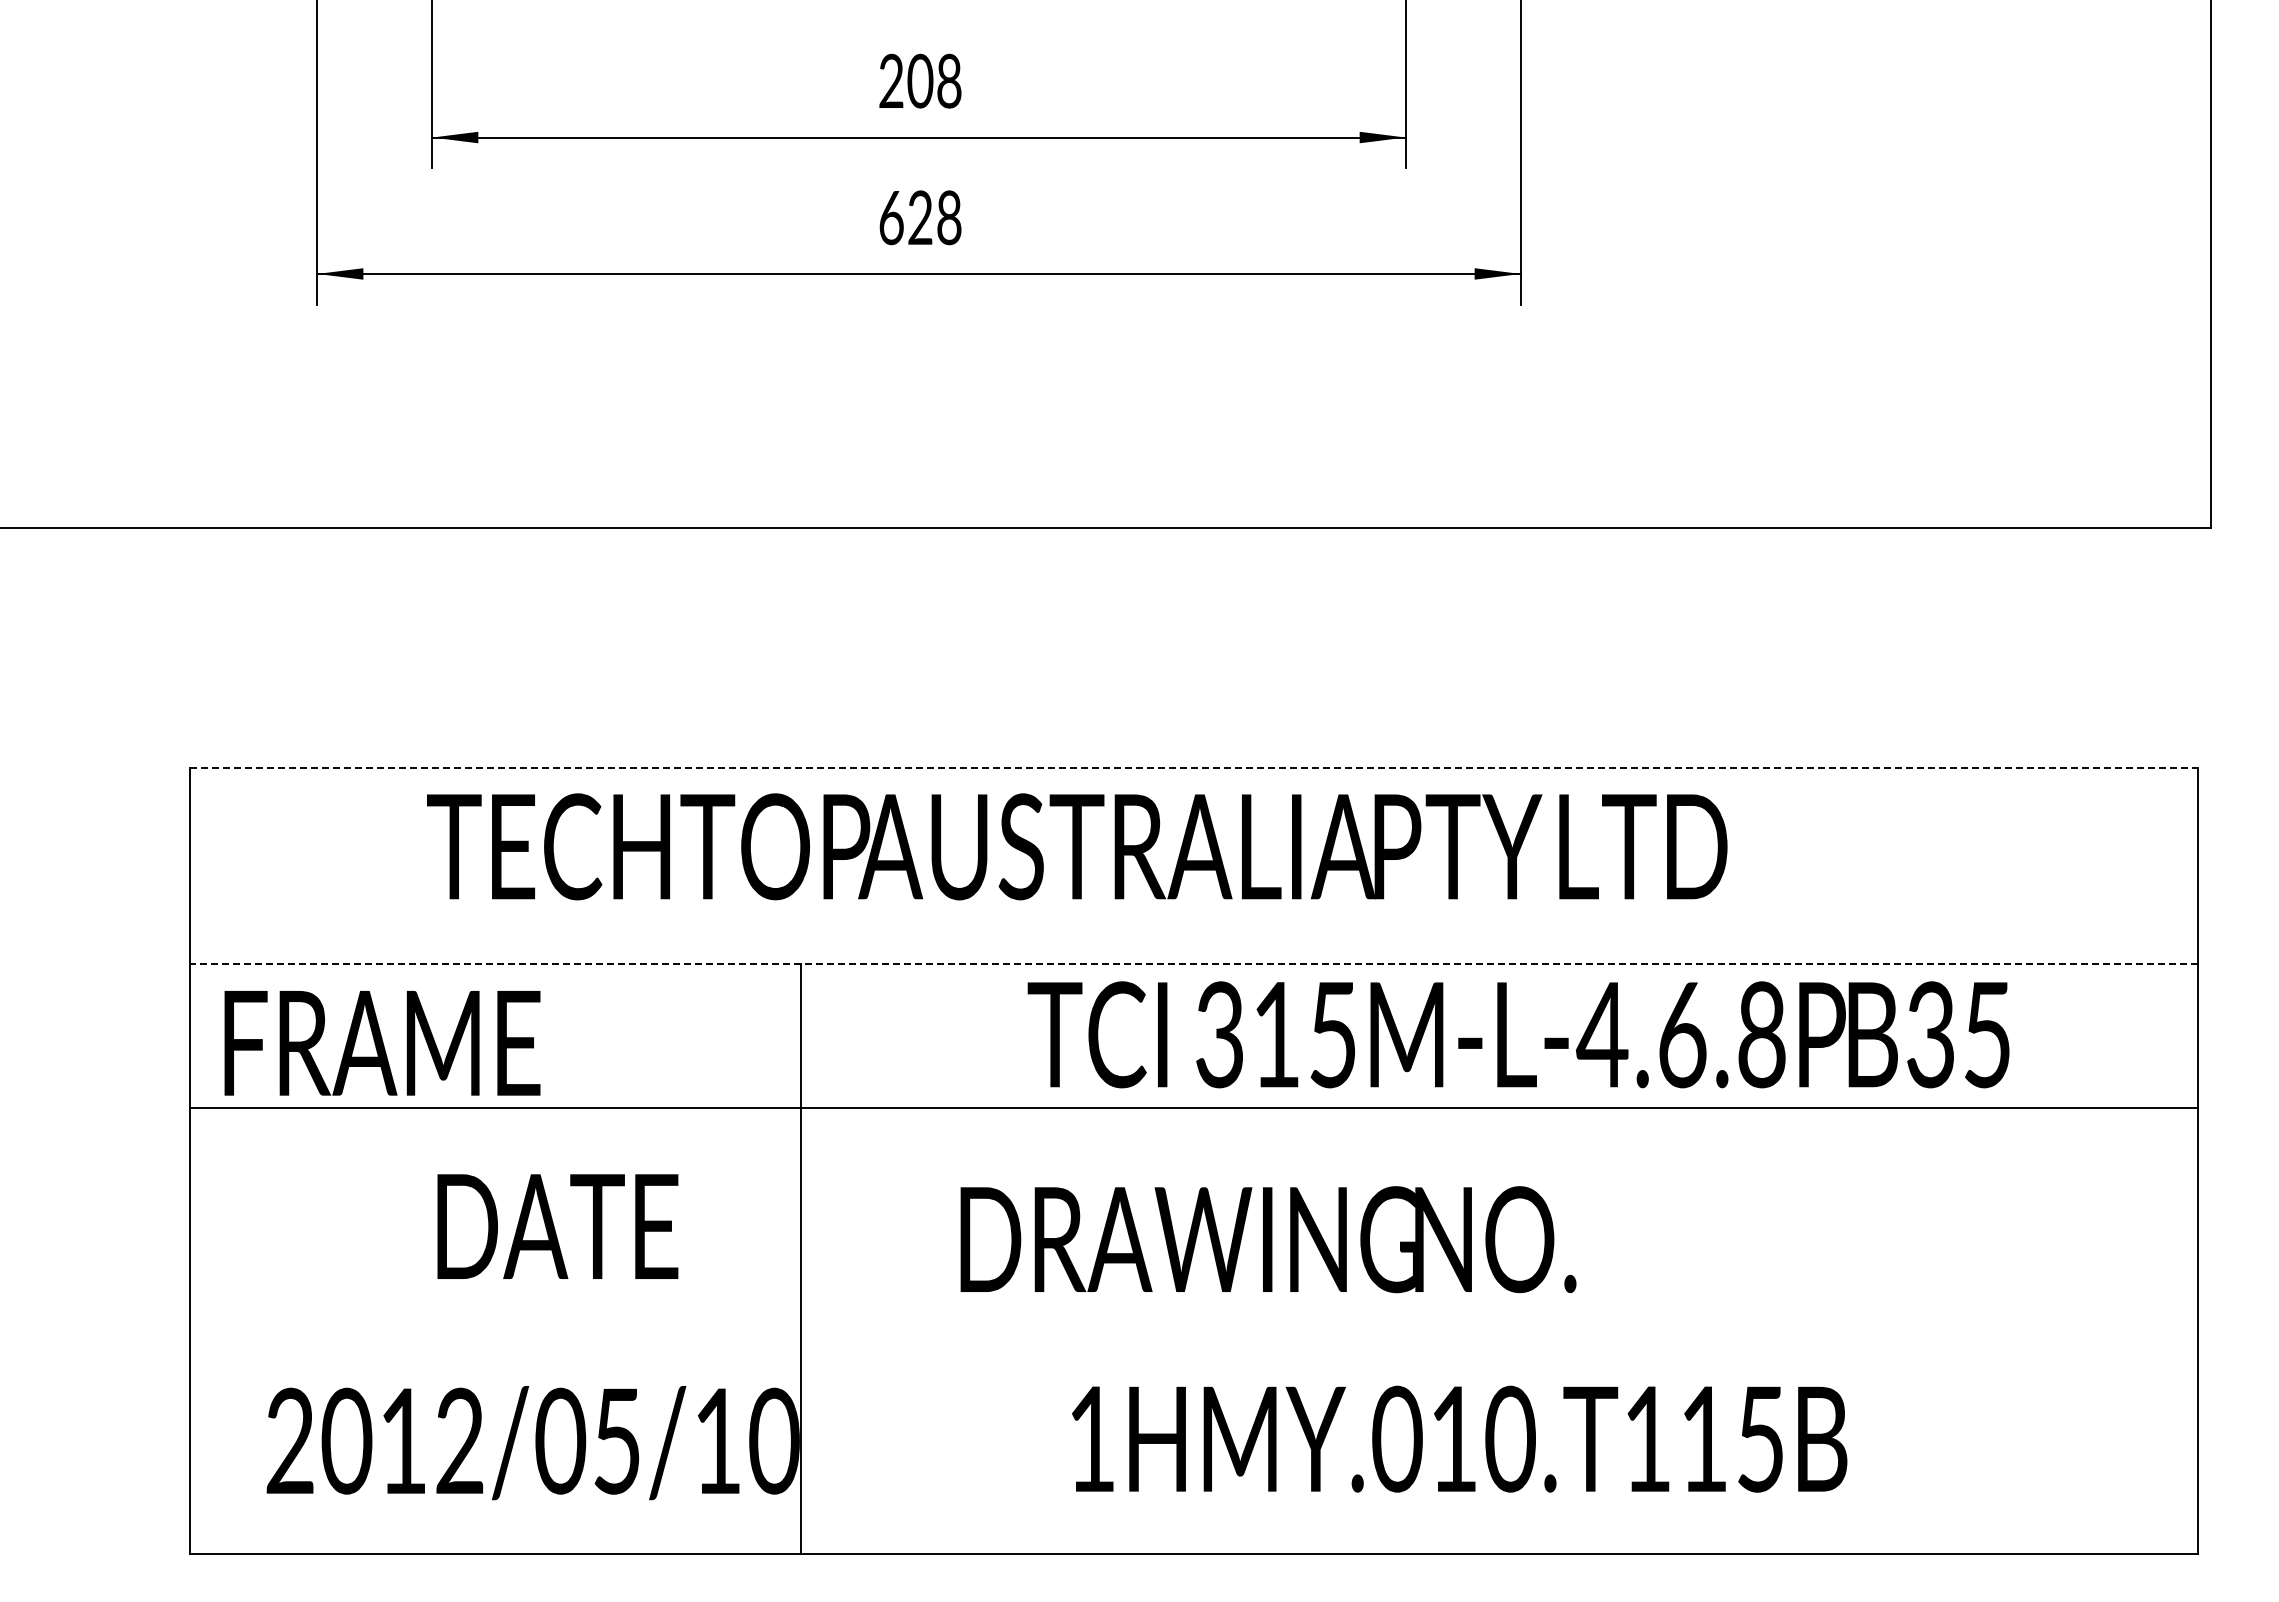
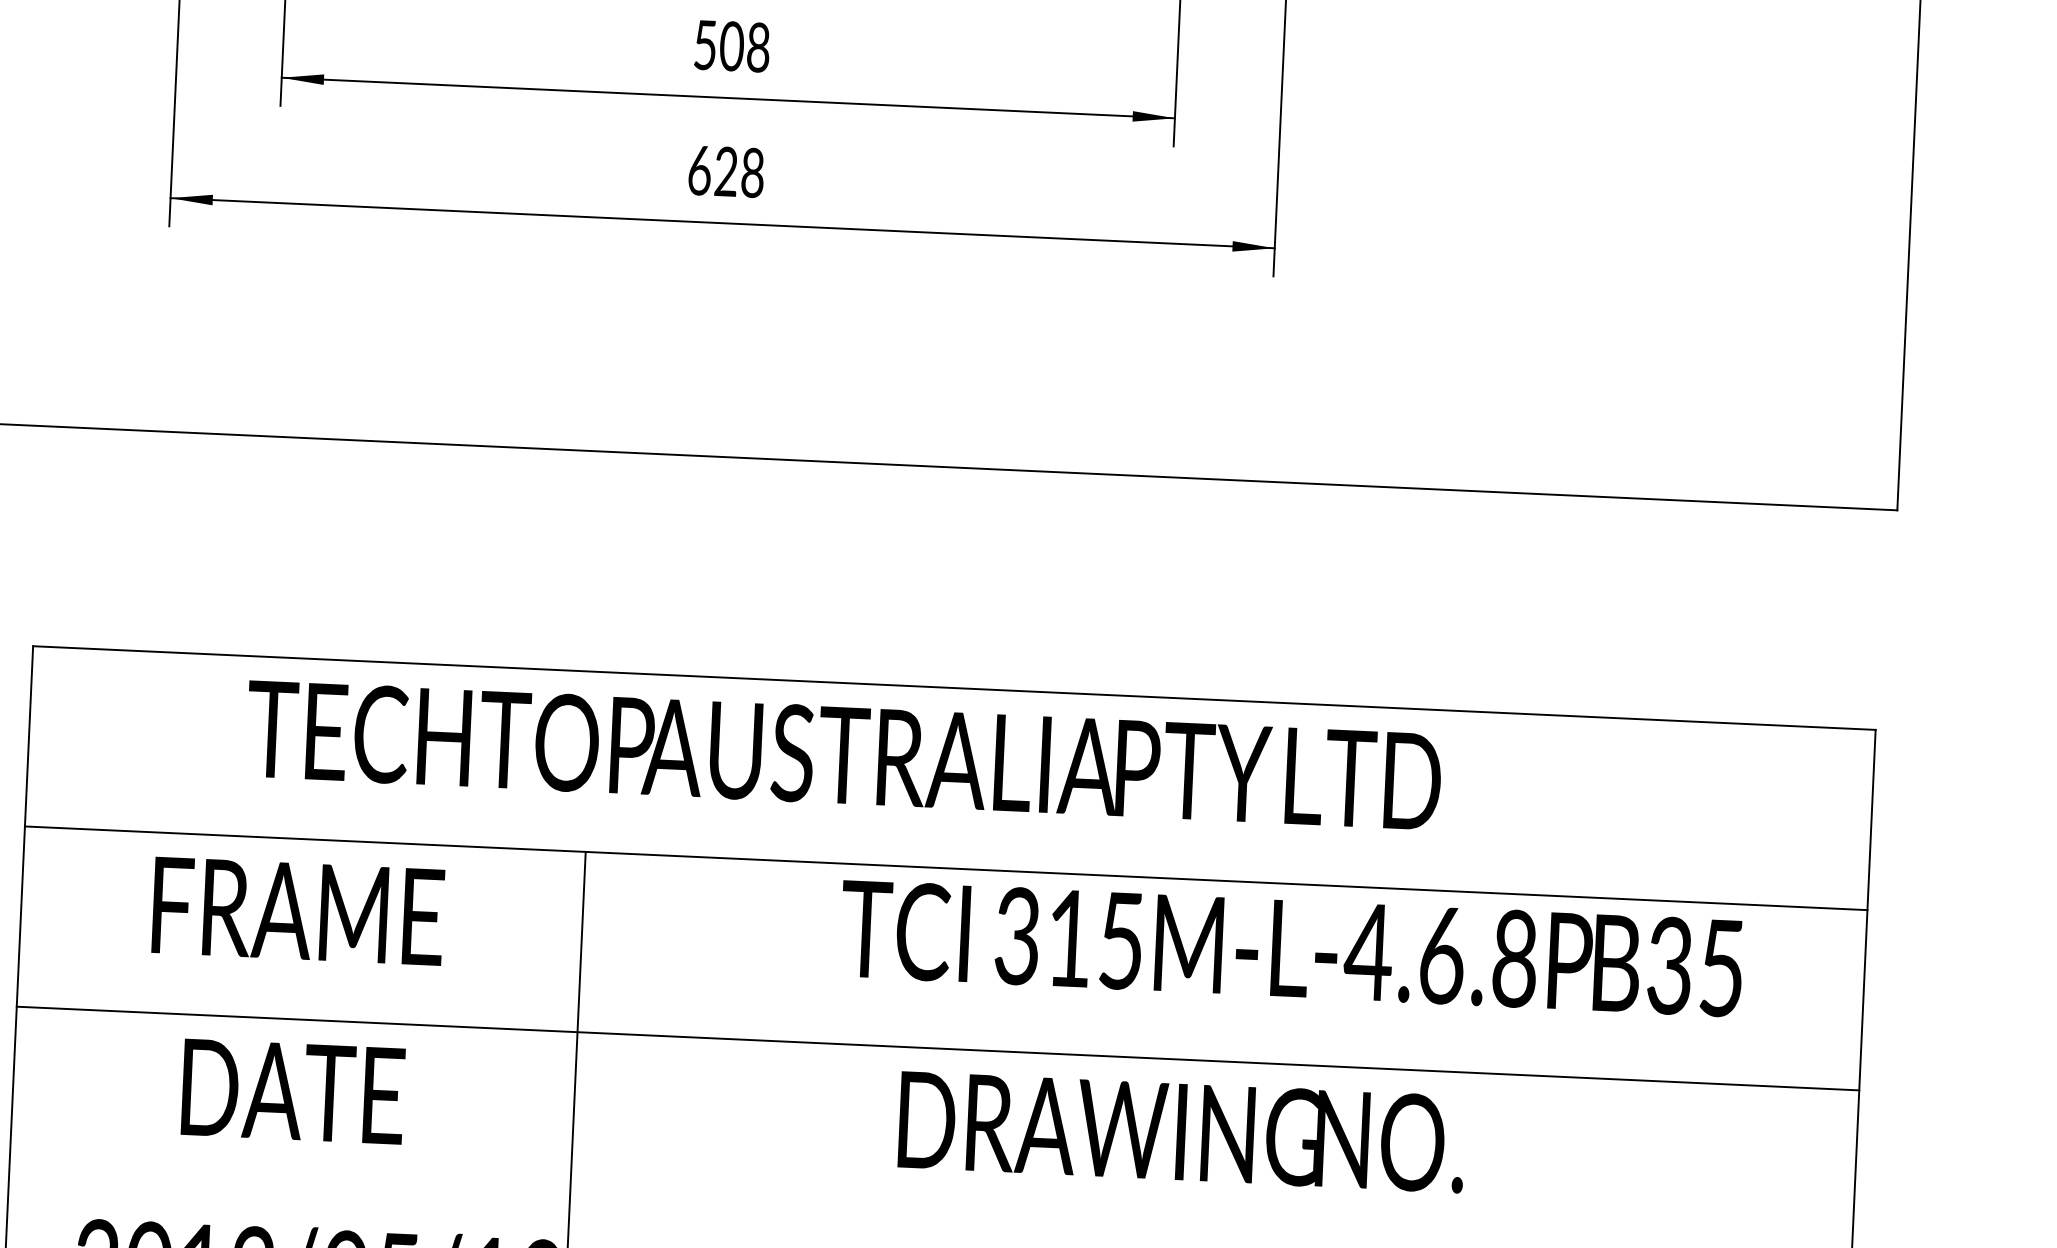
text: (891, 80) -> (705, 44), 208 -> 508
line: (1193, 768) -> (953, 688), dashed -> solid
line: (1193, 964) -> (945, 868), dashed -> solid
text: (1518, 1034) -> (1291, 948), moved
text: (382, 1043) -> (298, 911), moved
line: (1193, 1107) -> (937, 1048), moved
text: (557, 1226) -> (292, 1091), moved
text: (1268, 1239) -> (1182, 1131), moved

